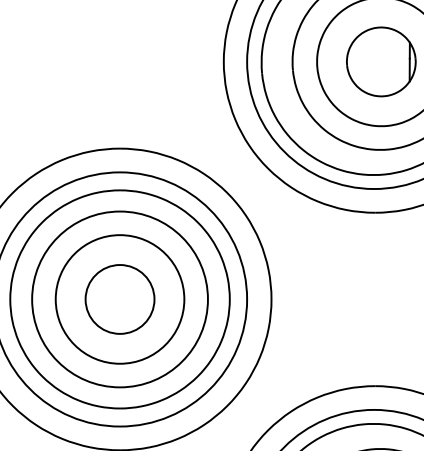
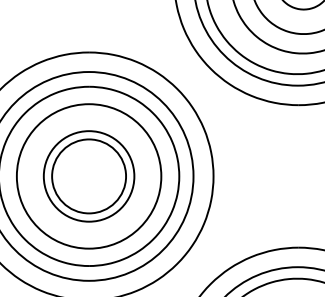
circle: (119, 299) -> (88, 176), size x0.7
circle: (119, 299) -> (88, 176), size x1.6

